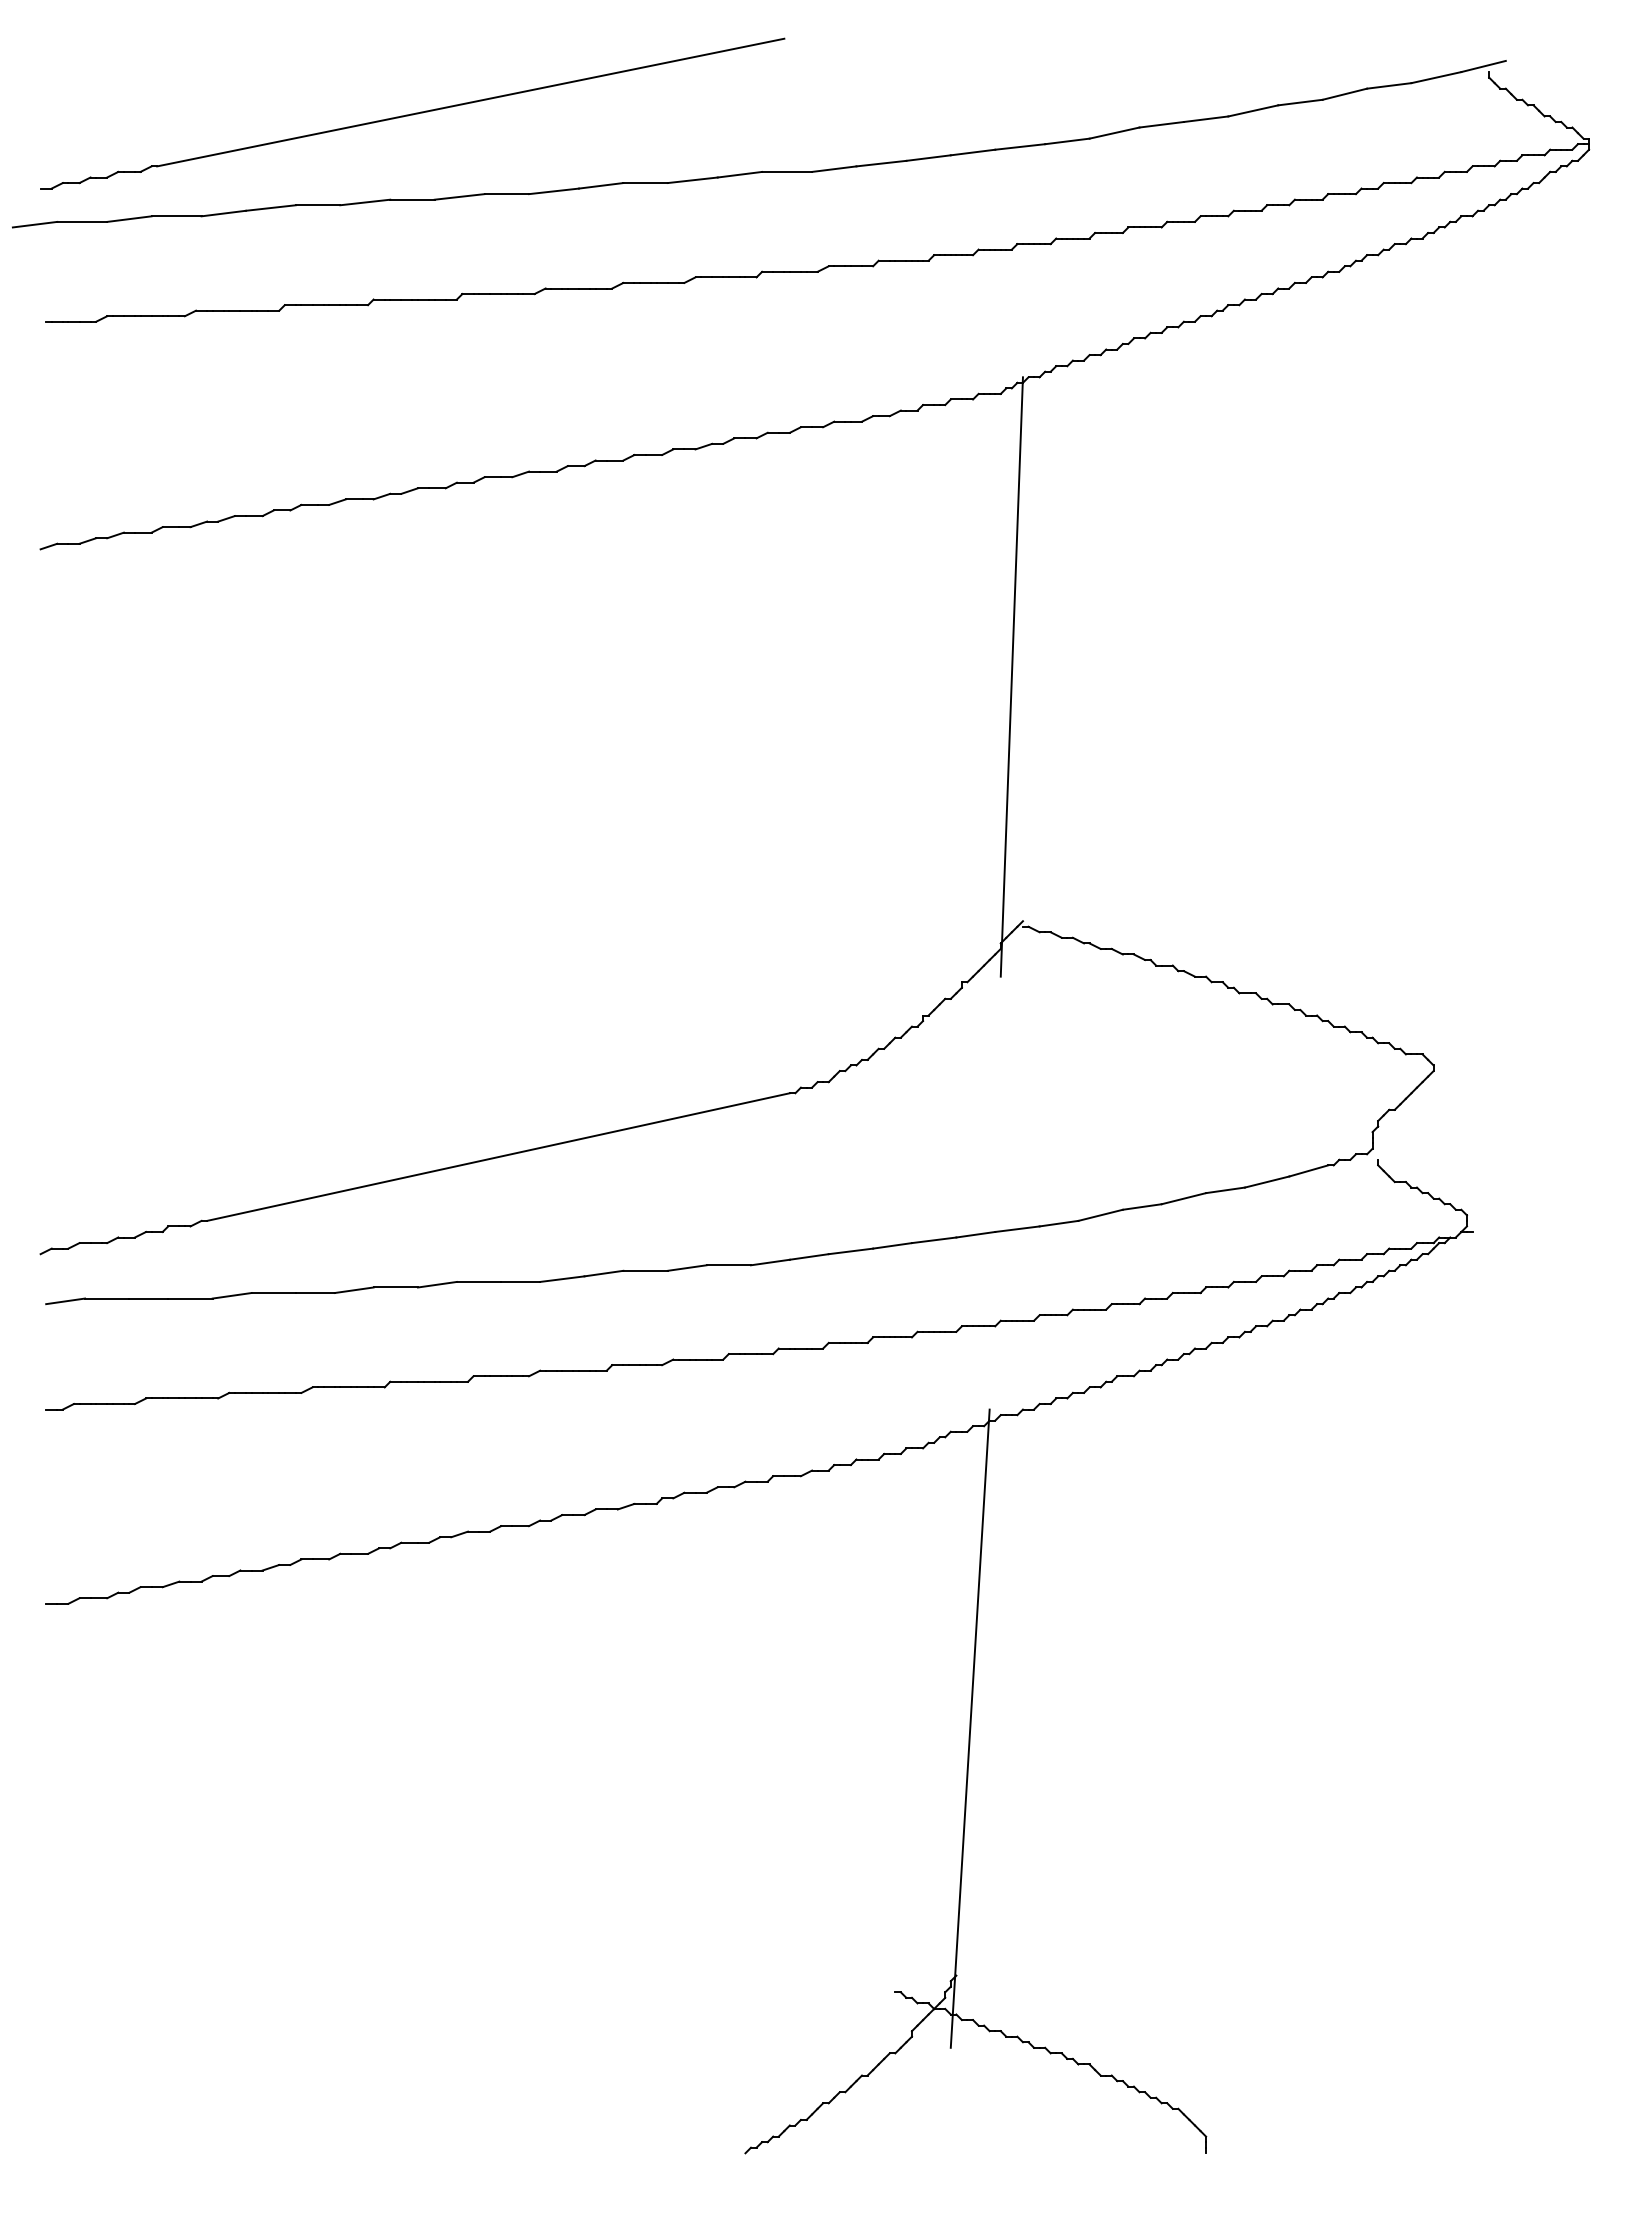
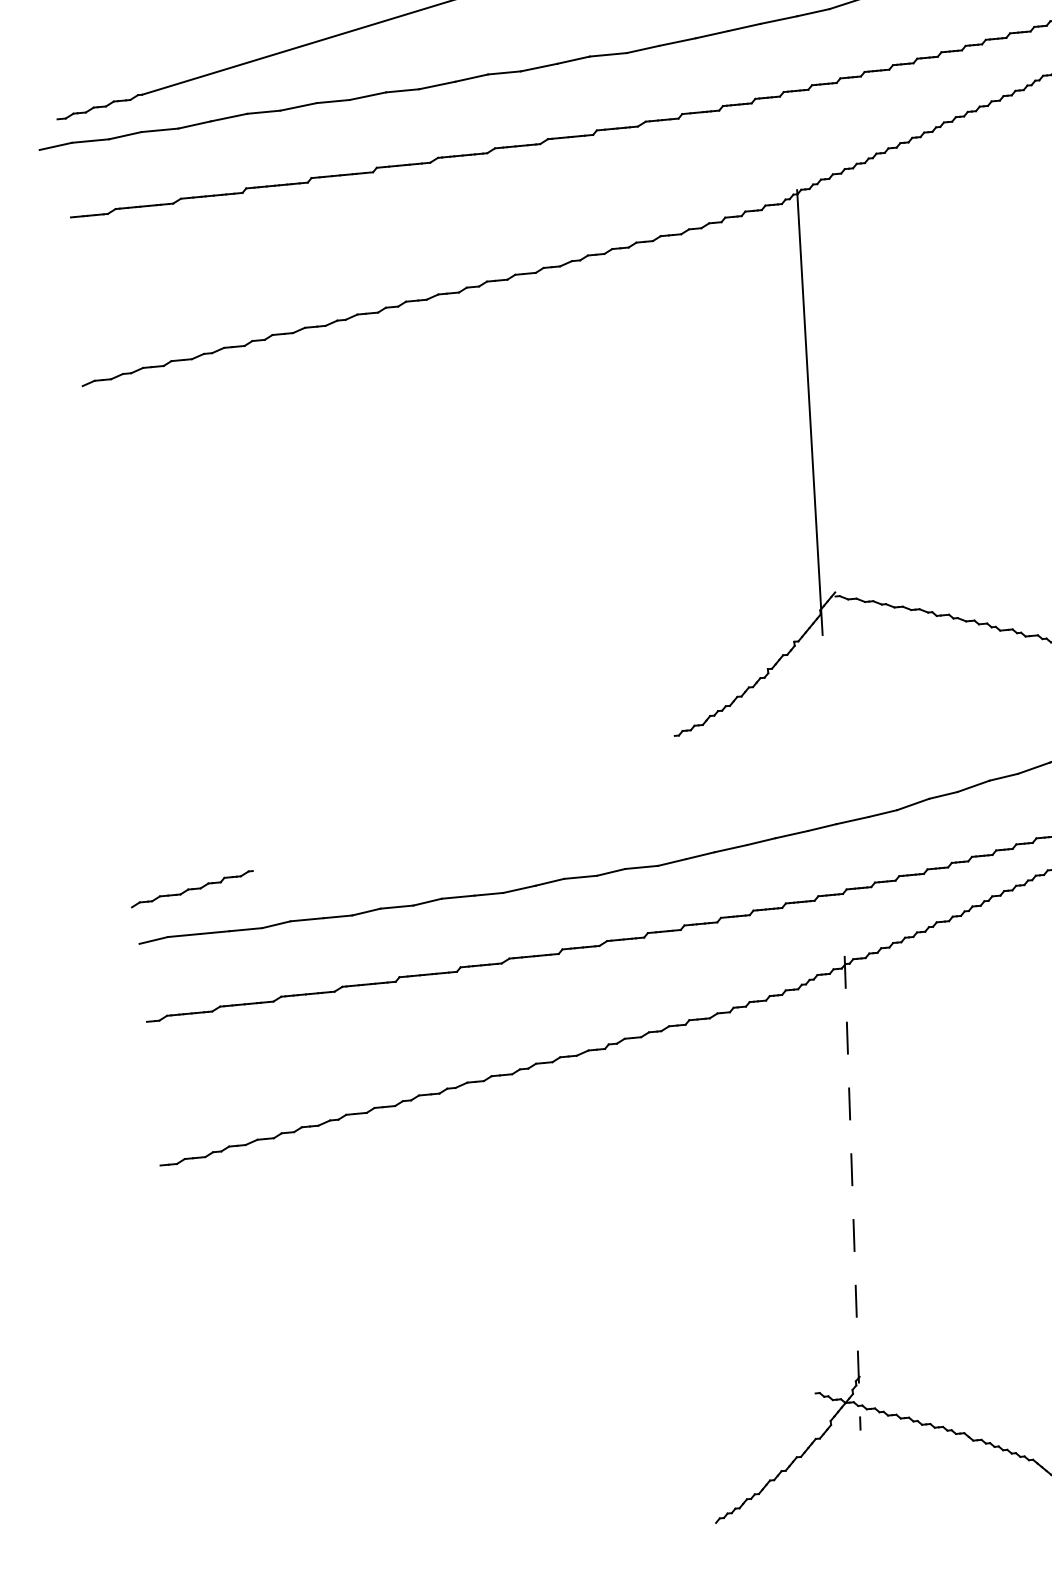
line: (498, 1156) -> (463, 803), removed
line: (970, 1728) -> (852, 1193), solid -> dashed

